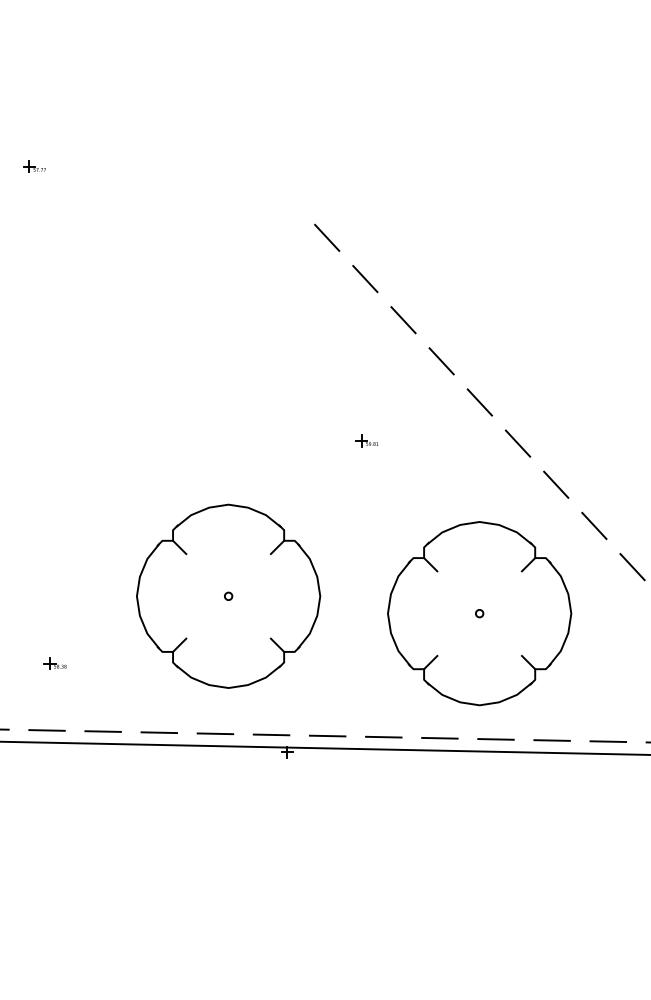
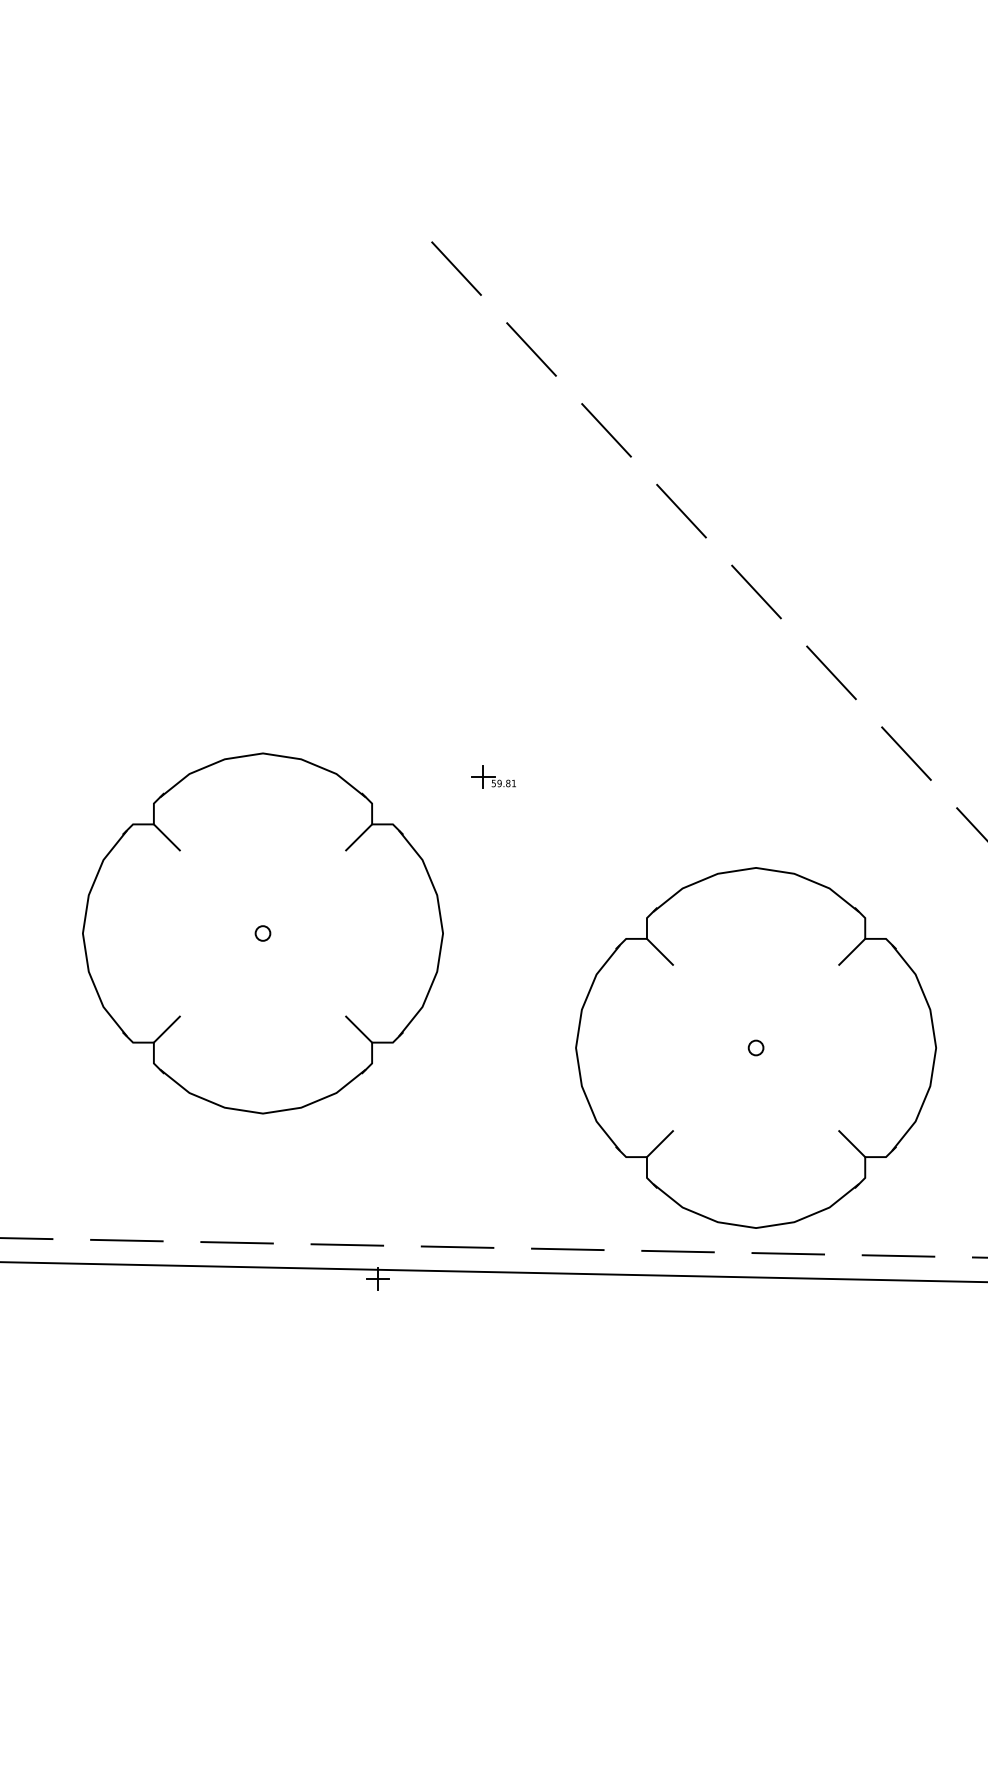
part: (366, 440) -> (492, 776), moved
part: (228, 595) -> (262, 931), moved
part: (479, 613) -> (755, 1047), moved

